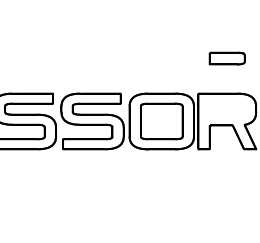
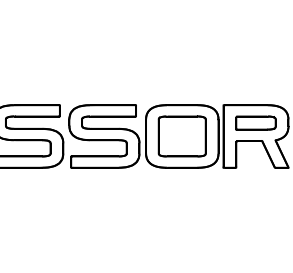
part: (226, 58) -> (255, 122), moved

